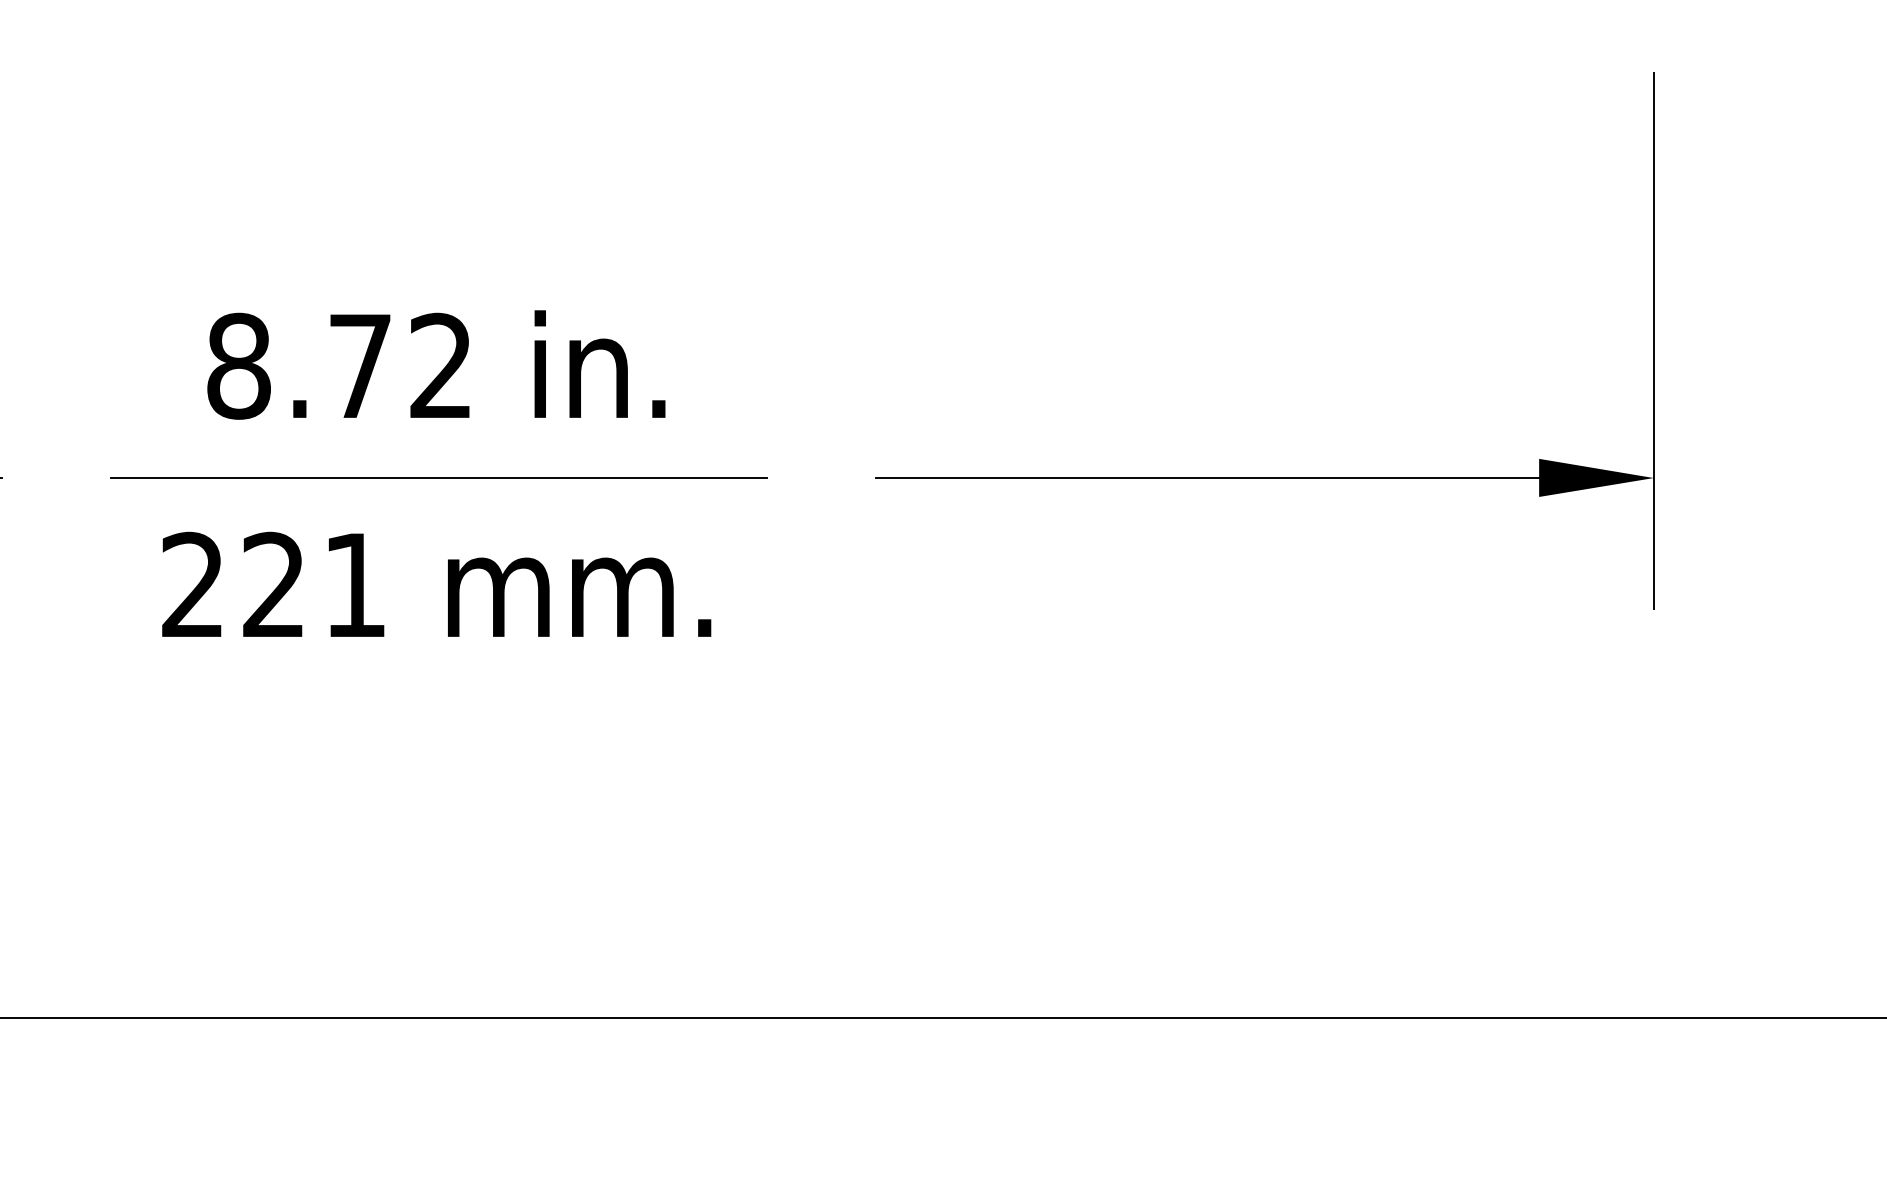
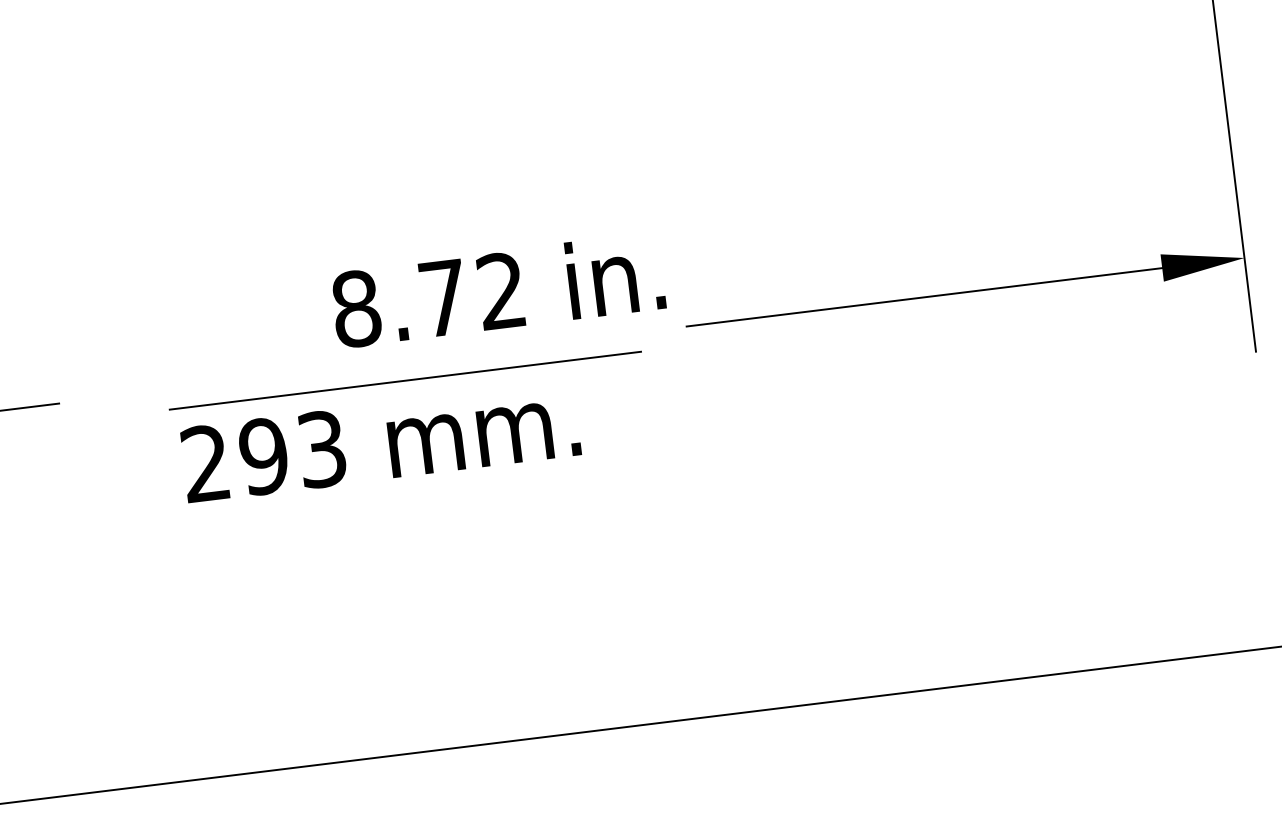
text: (436, 364) -> (498, 290), moved
line: (438, 477) -> (404, 380), moved
text: (313, 584) -> (292, 452), 221 -> 293

